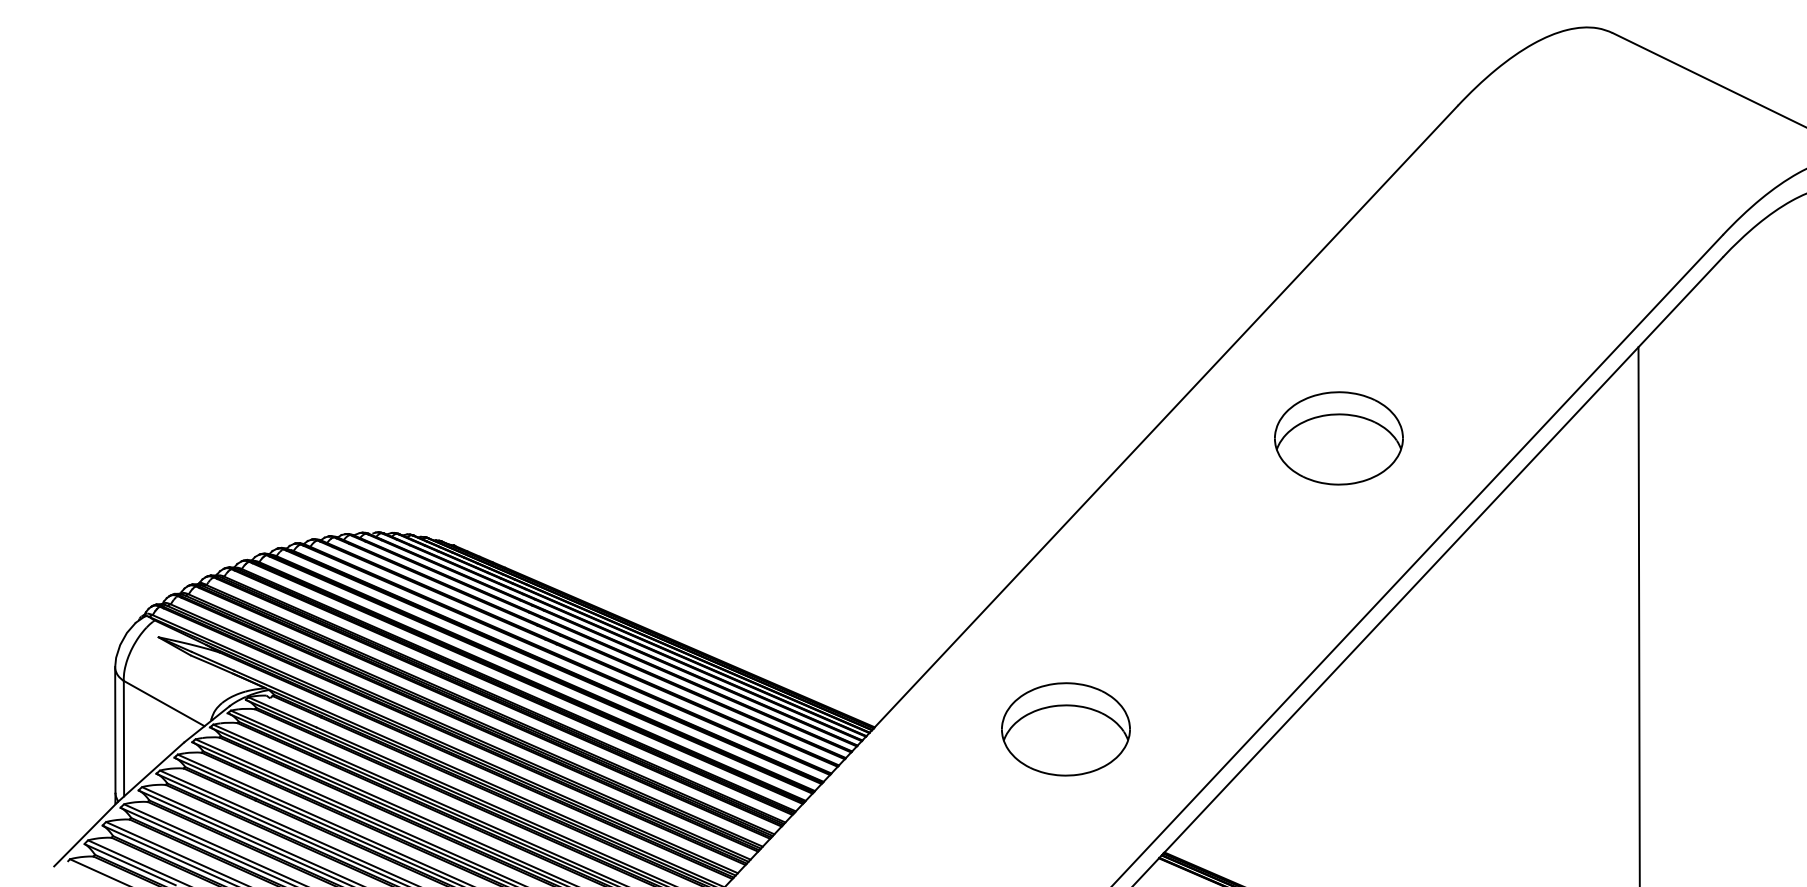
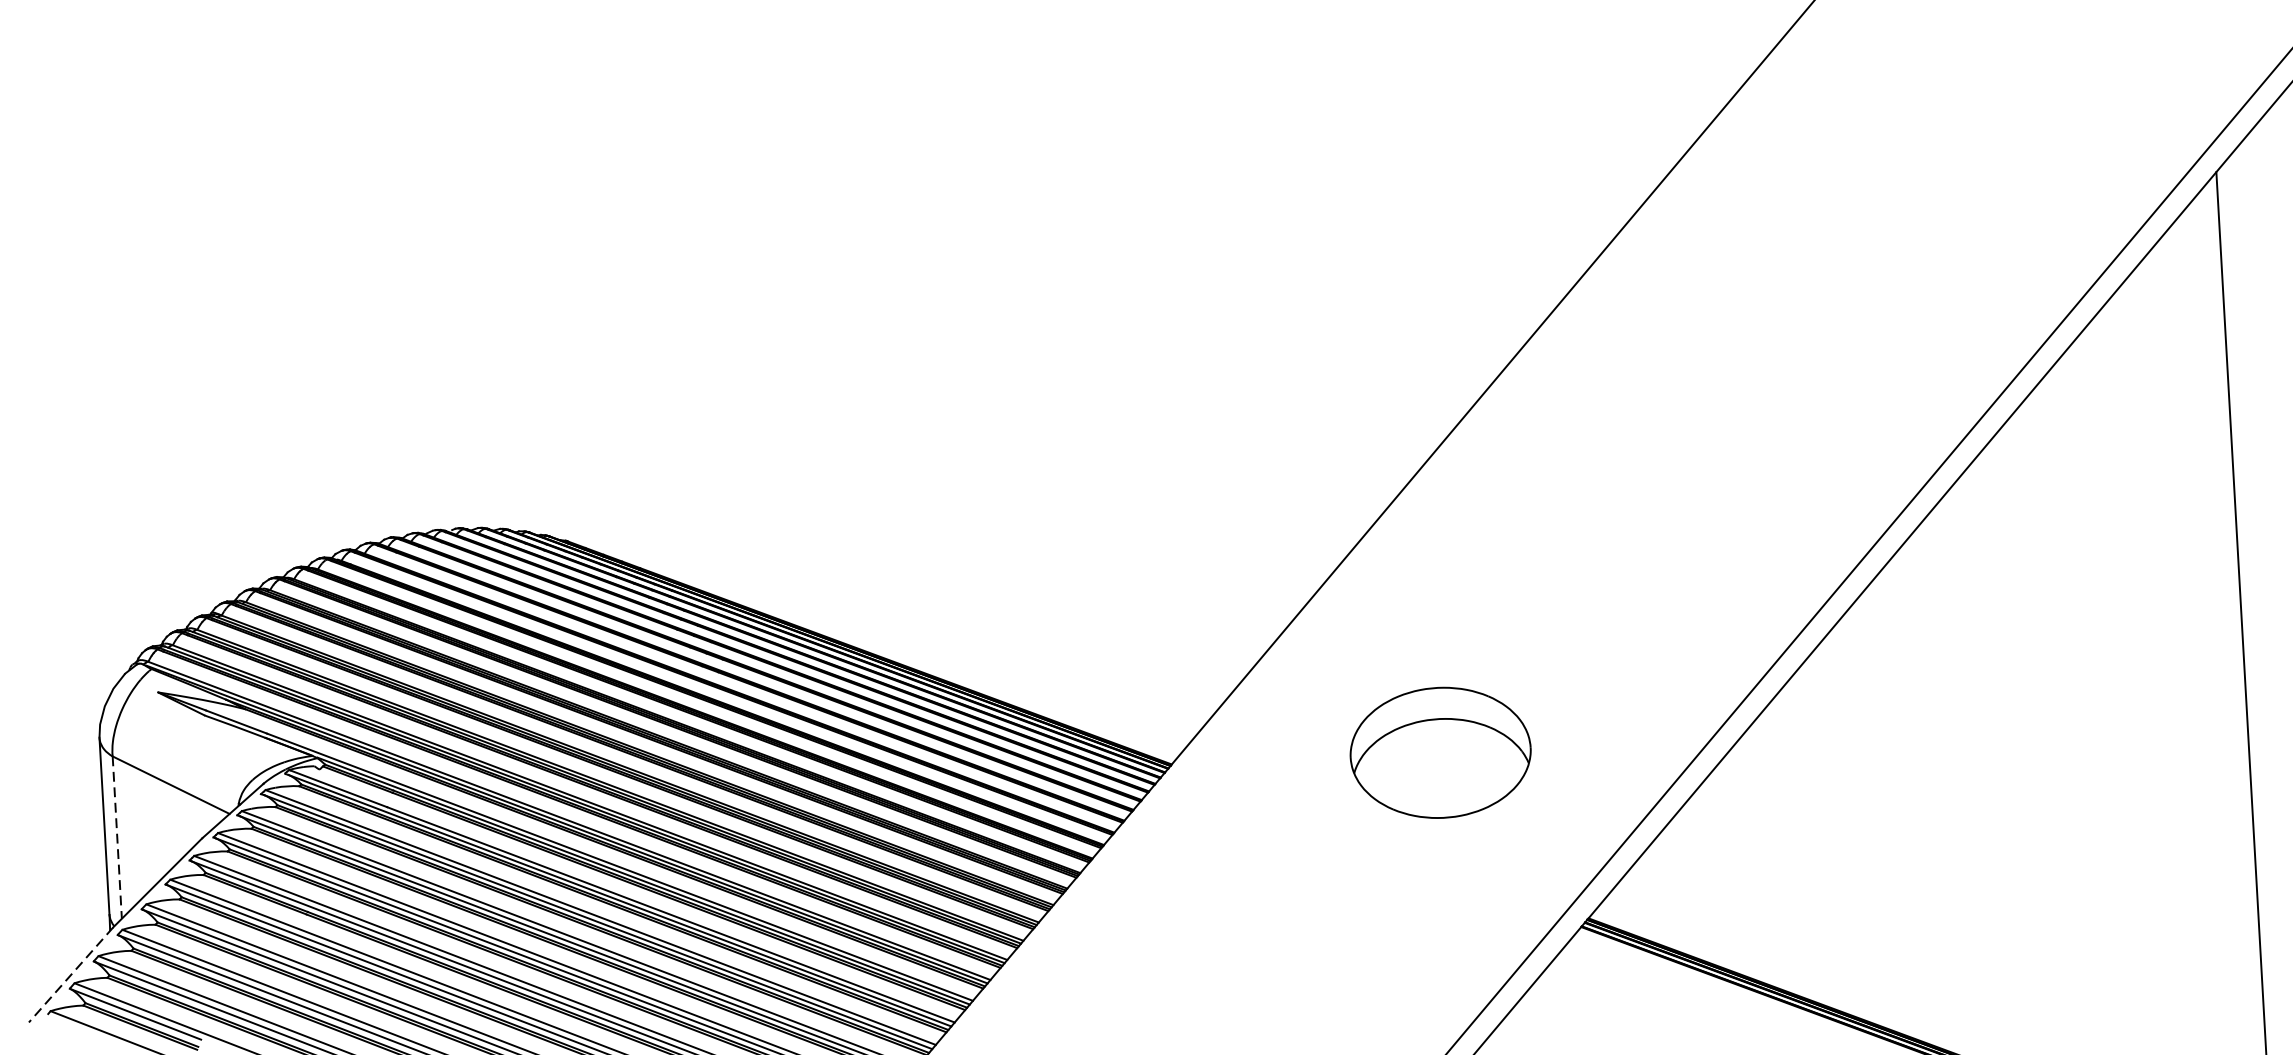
part: (1338, 438) -> (1801, 323), removed
line: (123, 738) -> (116, 837), solid -> dashed
line: (85, 834) -> (70, 975), solid -> dashed

